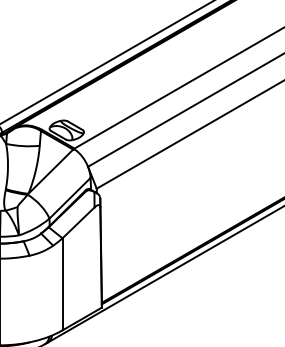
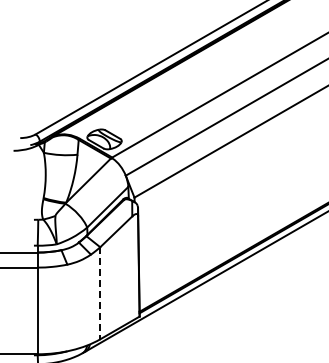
line: (62, 284) -> (100, 293), solid -> dashed

